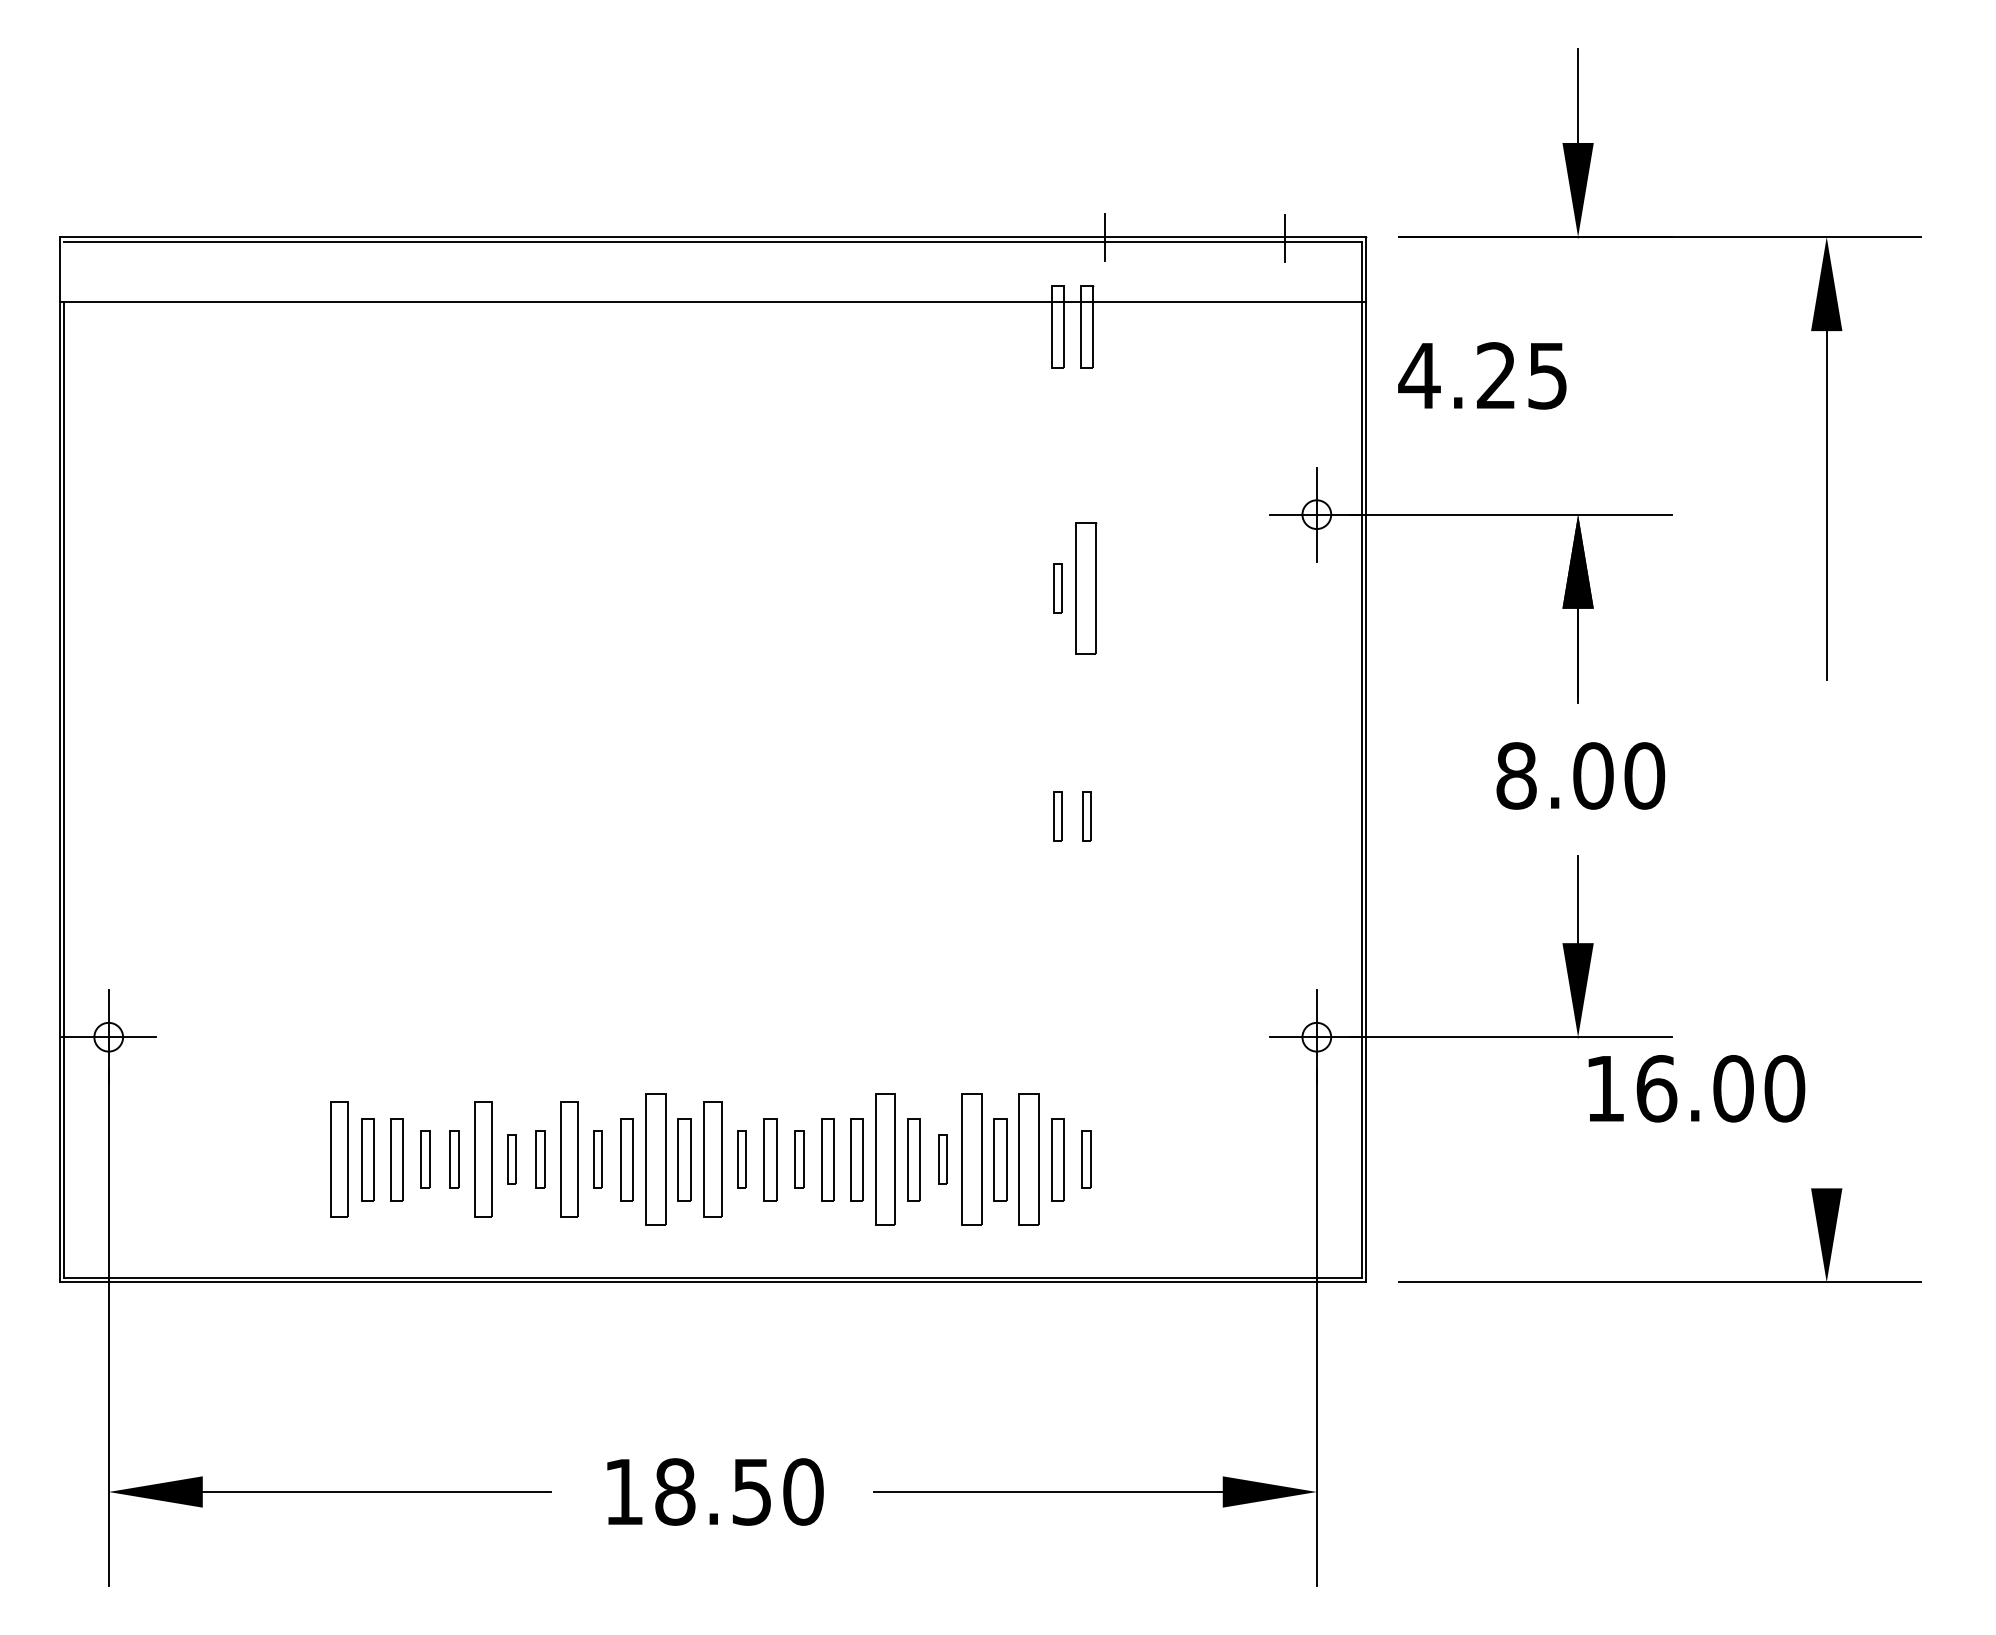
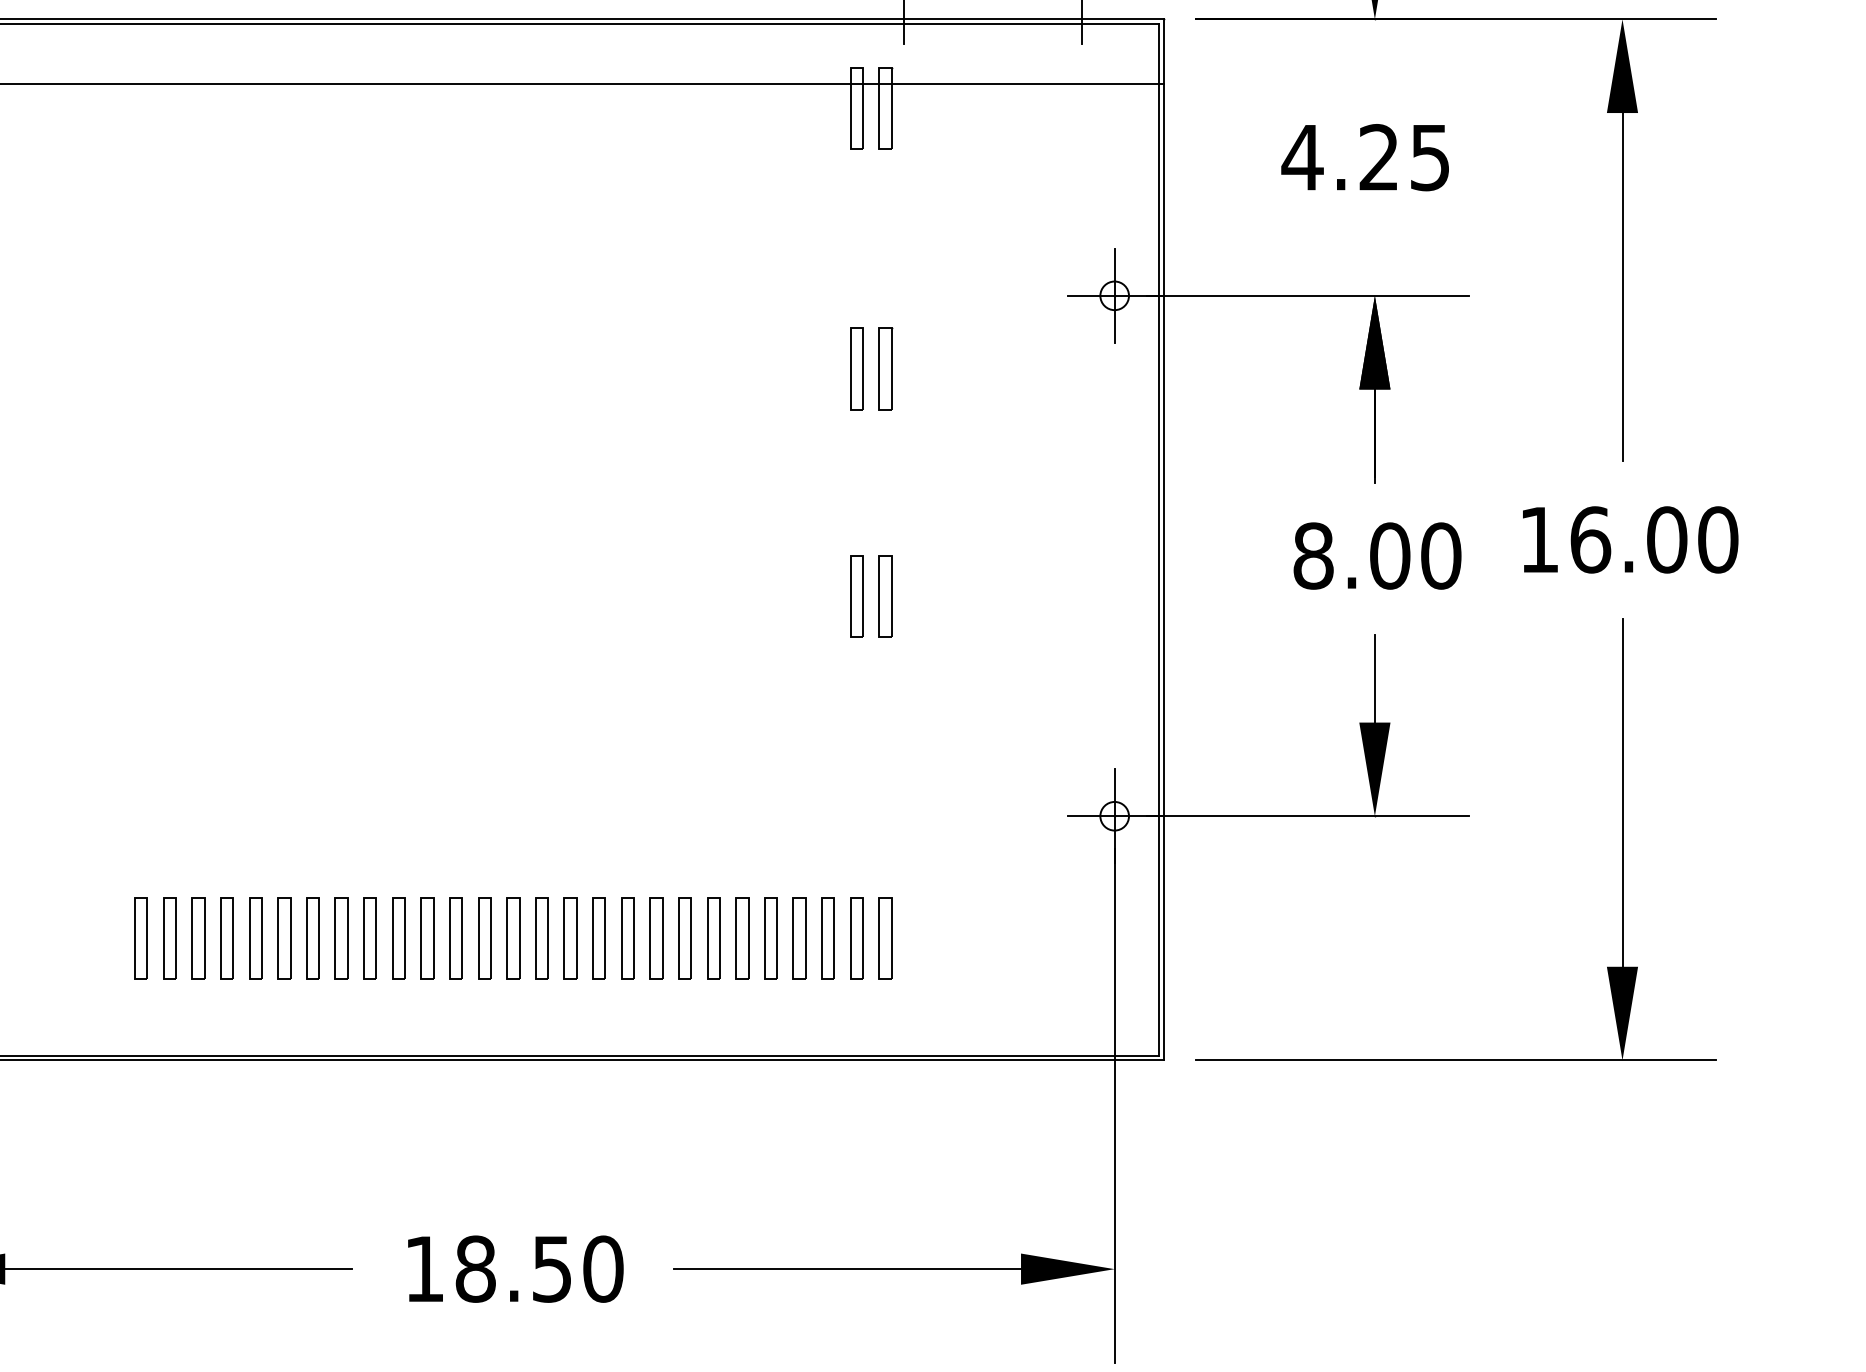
text: (1482, 375) -> (1365, 157), moved
part: (1057, 587) -> (856, 368), size x1.67
part: (1087, 587) -> (886, 368), size x0.62
part: (1057, 816) -> (856, 596), size x1.67
part: (1086, 816) -> (885, 596), size x1.67
line: (1826, 1013) -> (1622, 792), added
text: (1696, 1088) -> (1630, 539), moved
part: (339, 1159) -> (141, 938), size x0.71
part: (425, 1159) -> (227, 938), size x1.43
part: (454, 1159) -> (255, 938), size x1.43
part: (482, 1159) -> (283, 938), size x0.71
part: (511, 1159) -> (312, 938), size x1.67
part: (540, 1159) -> (341, 938), size x1.43
part: (569, 1159) -> (370, 938), size x0.71
part: (597, 1159) -> (398, 938), size x1.43
part: (655, 1159) -> (456, 938), size x0.62
part: (712, 1159) -> (512, 938), size x0.71
part: (741, 1159) -> (541, 938), size x1.43
part: (799, 1159) -> (599, 938), size x1.43
part: (885, 1159) -> (685, 938), size x0.62
part: (942, 1159) -> (741, 938), size x1.67
part: (971, 1159) -> (770, 938), size x0.62
part: (1028, 1159) -> (827, 938), size x0.62
part: (1086, 1159) -> (885, 938), size x1.43

